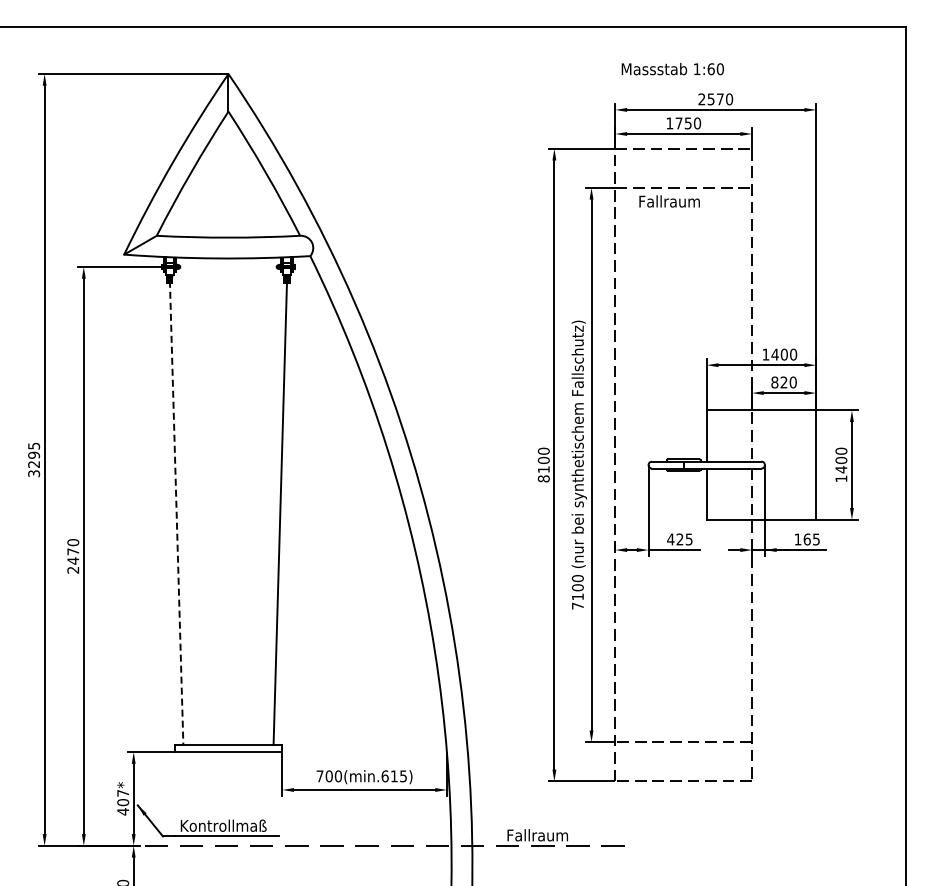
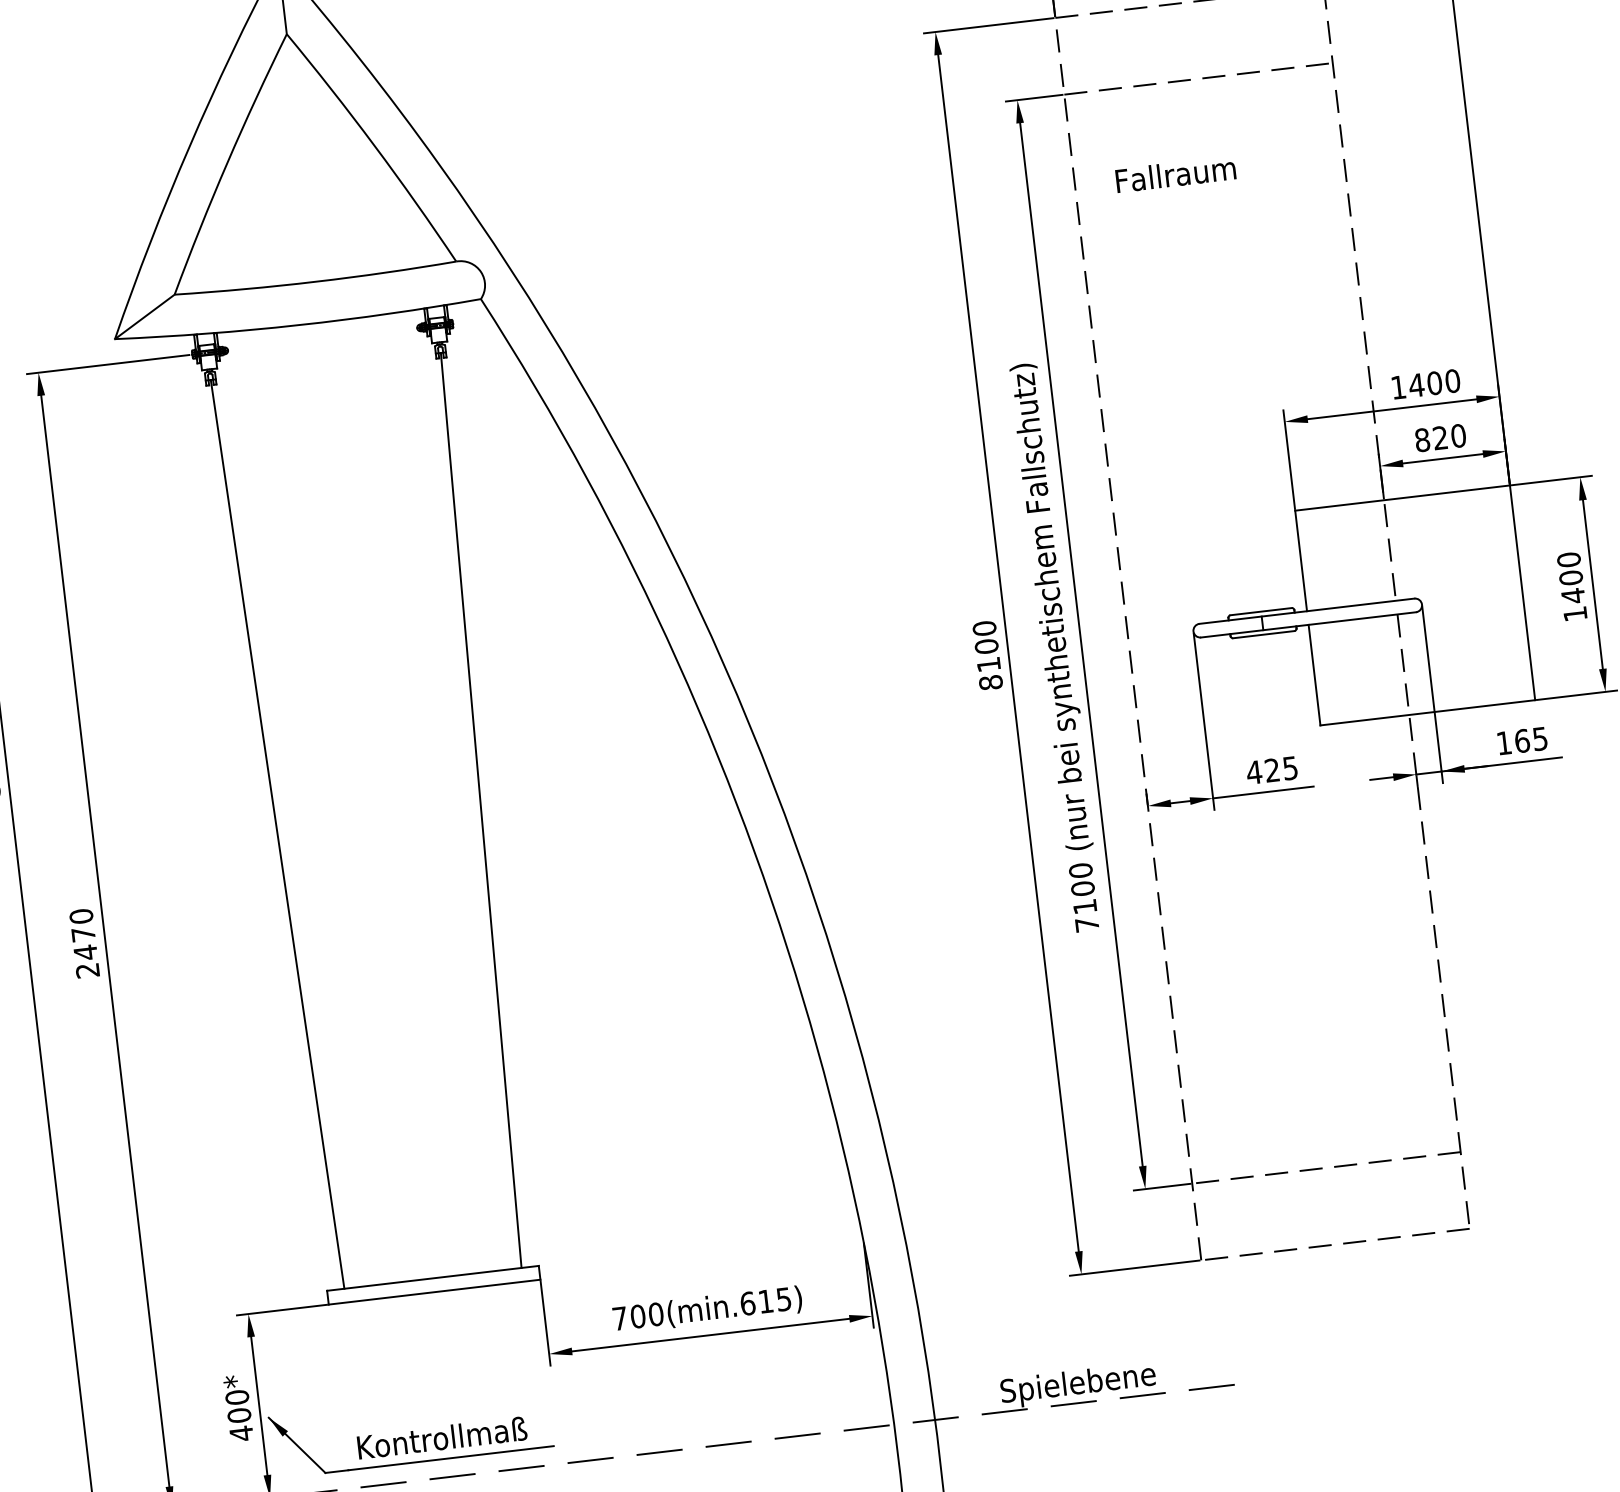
text: (669, 201) -> (1175, 174), moved
line: (176, 513) -> (277, 835), dashed -> solid
text: (123, 792) -> (237, 1395), 407* -> 400*
text: (546, 836) -> (1078, 1384), Fallraum -> Spielebene

